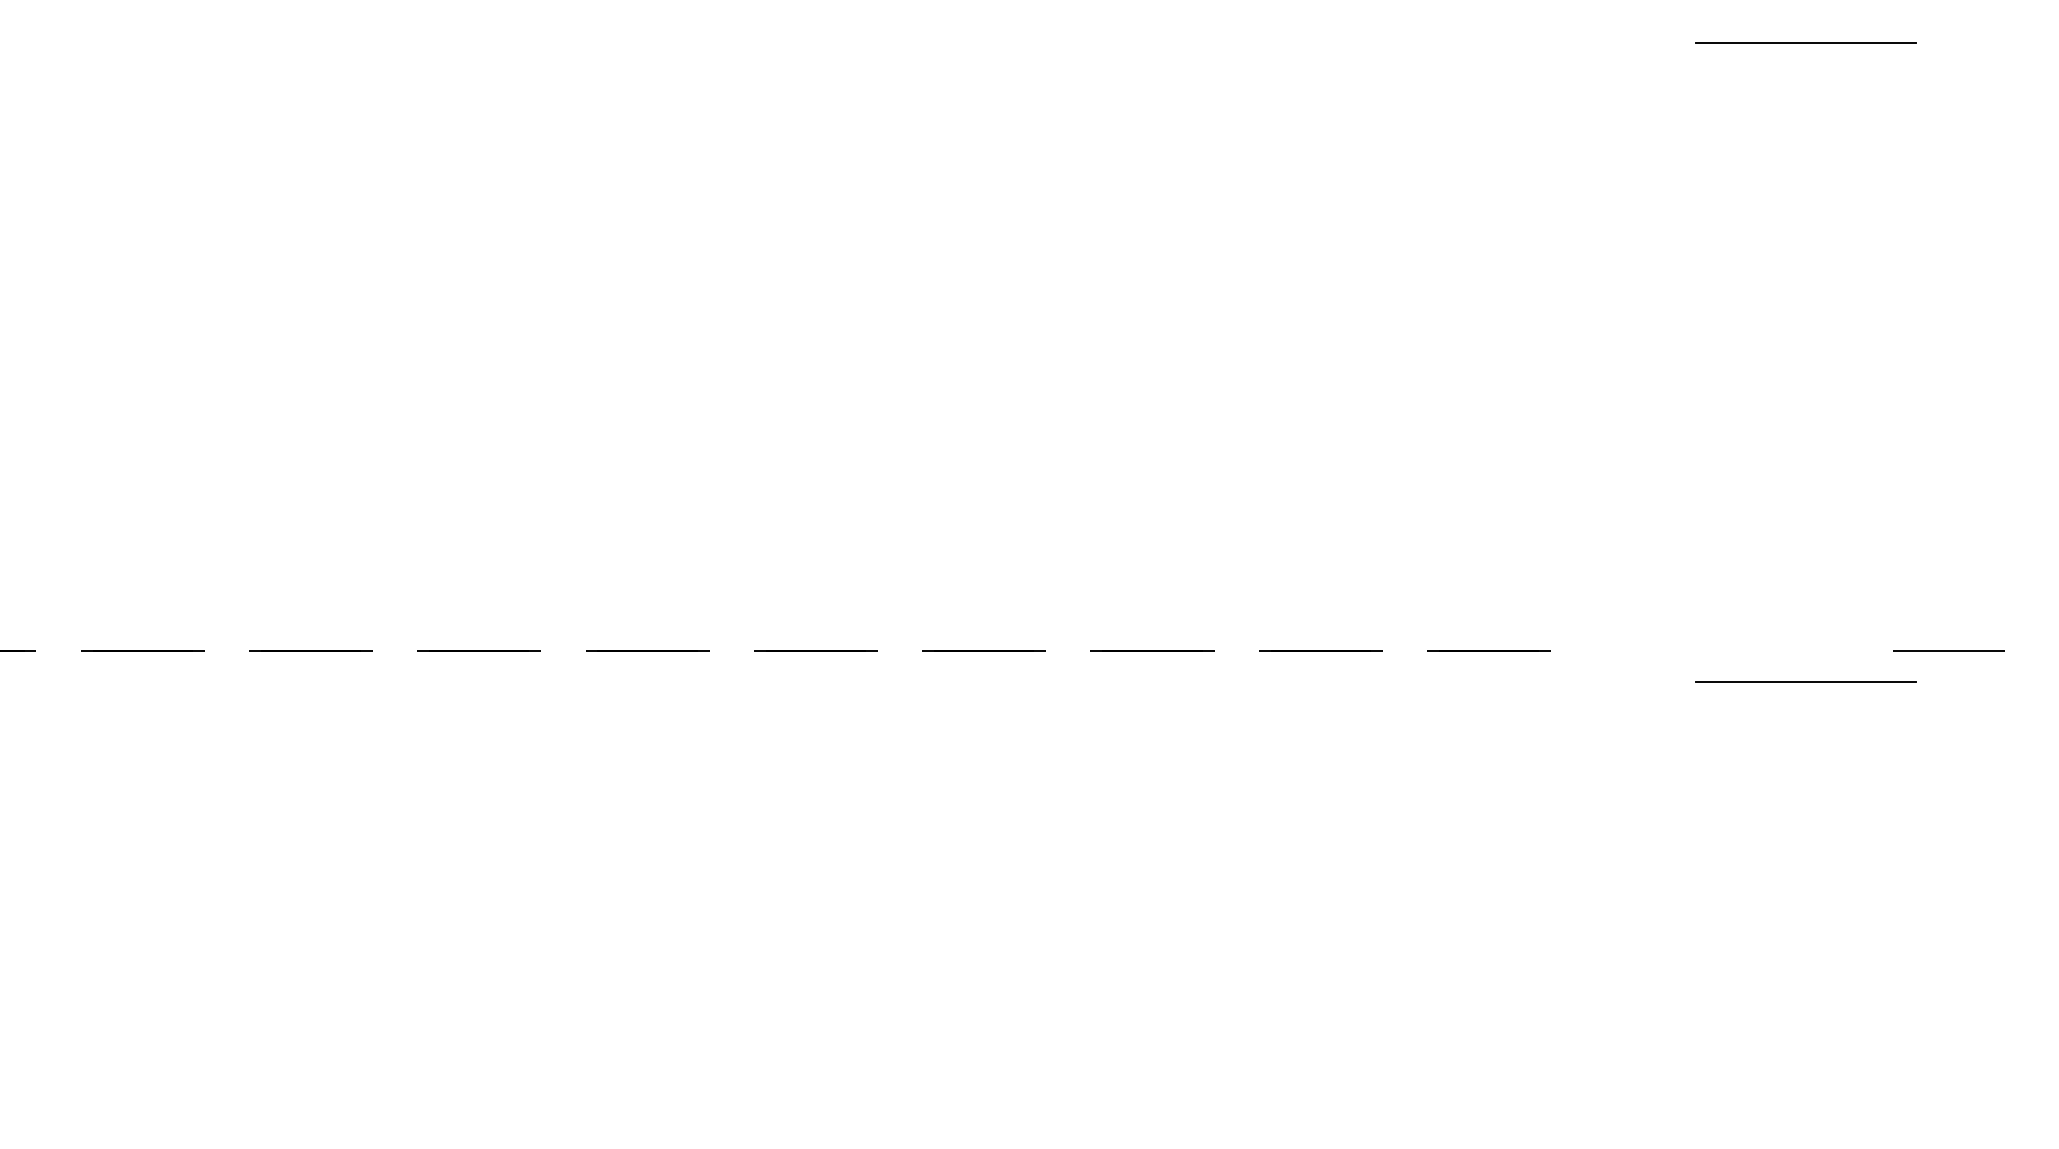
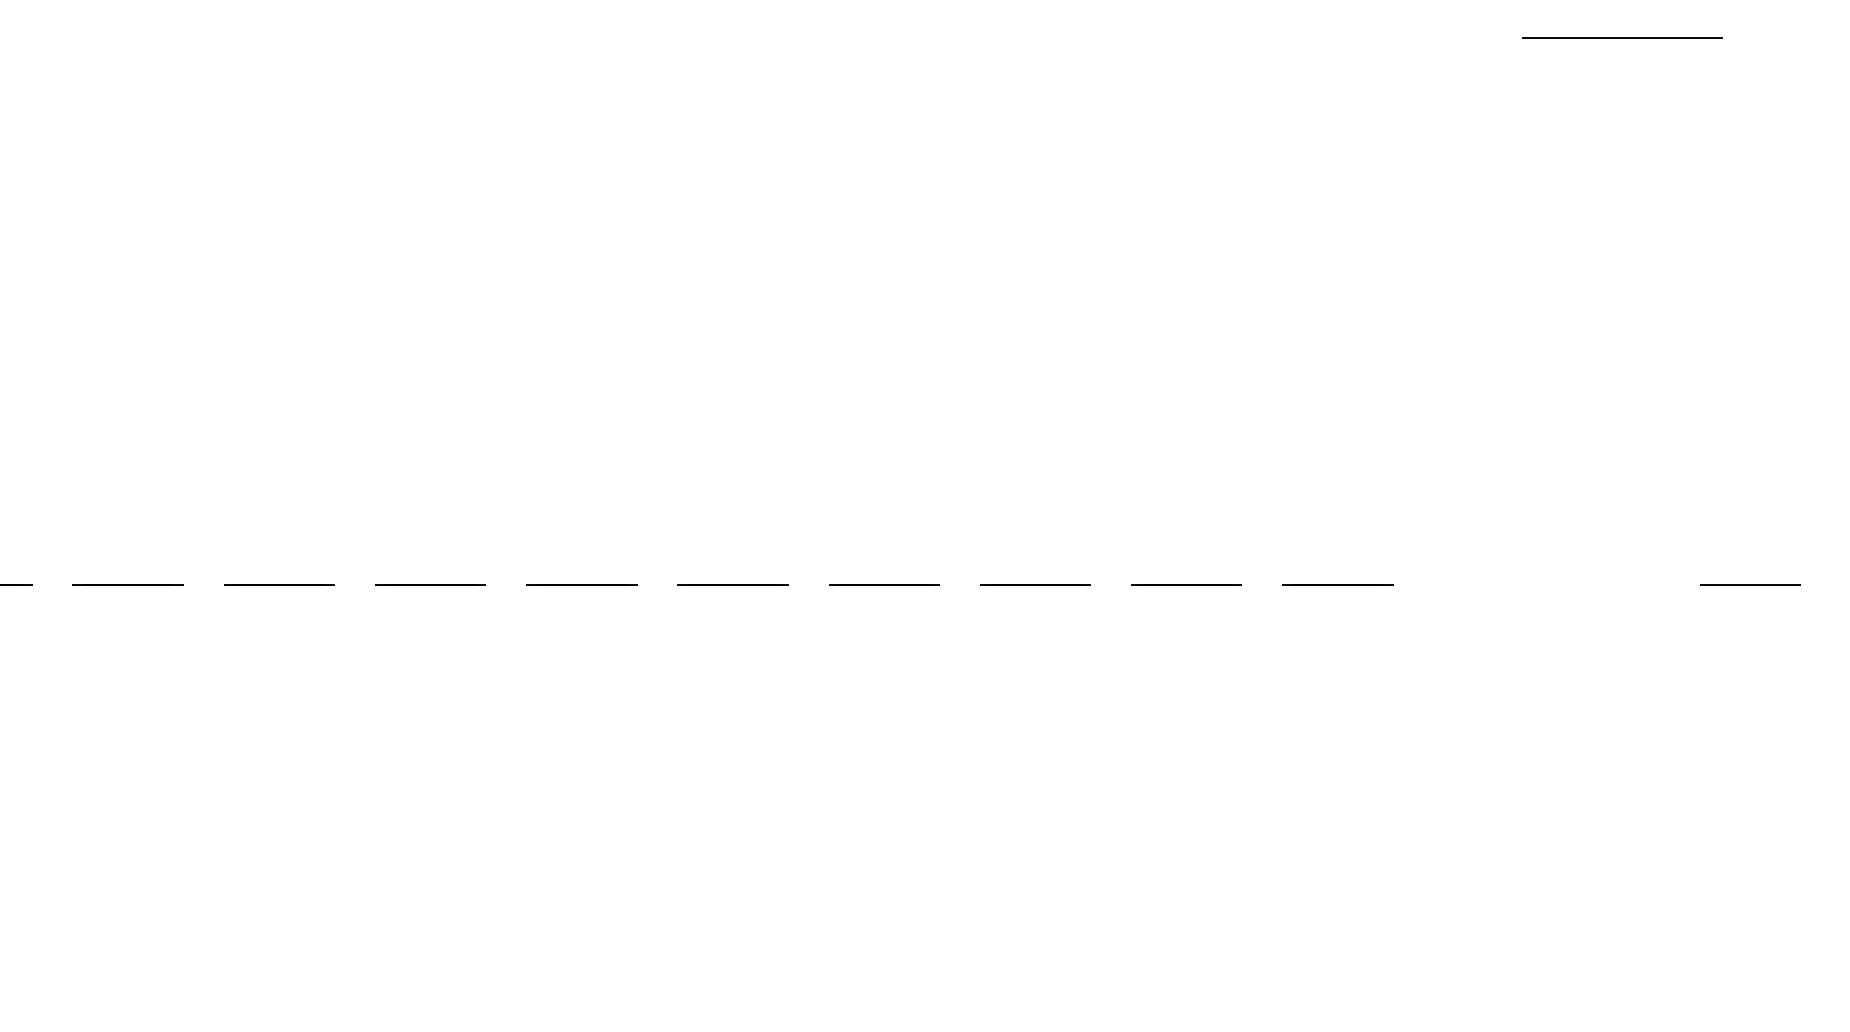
line: (1805, 681) -> (1622, 612), removed

